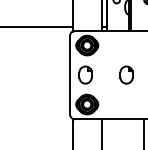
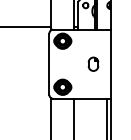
part: (85, 74) -> (61, 63), removed

